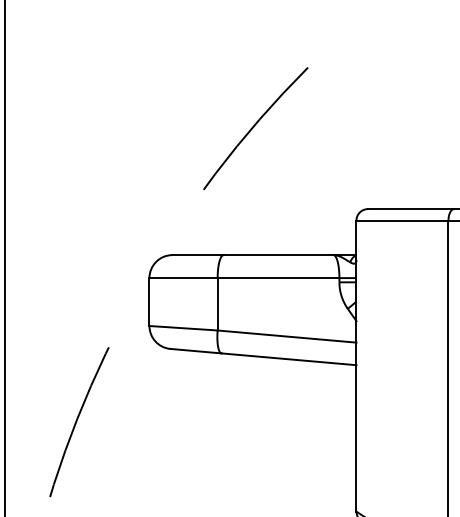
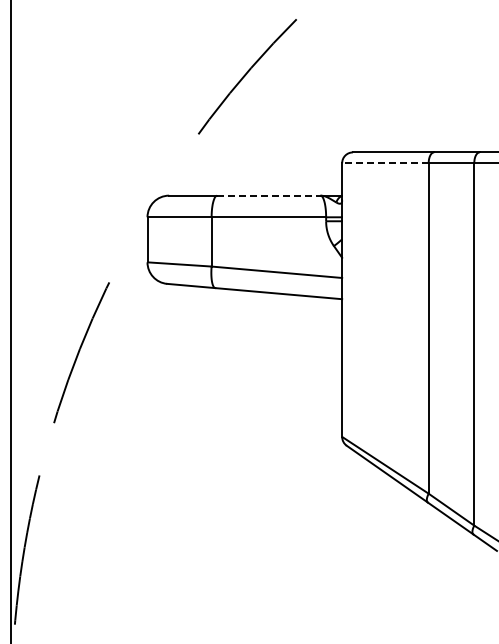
line: (401, 220) -> (384, 163), solid -> dashed
line: (278, 254) -> (268, 195), solid -> dashed

